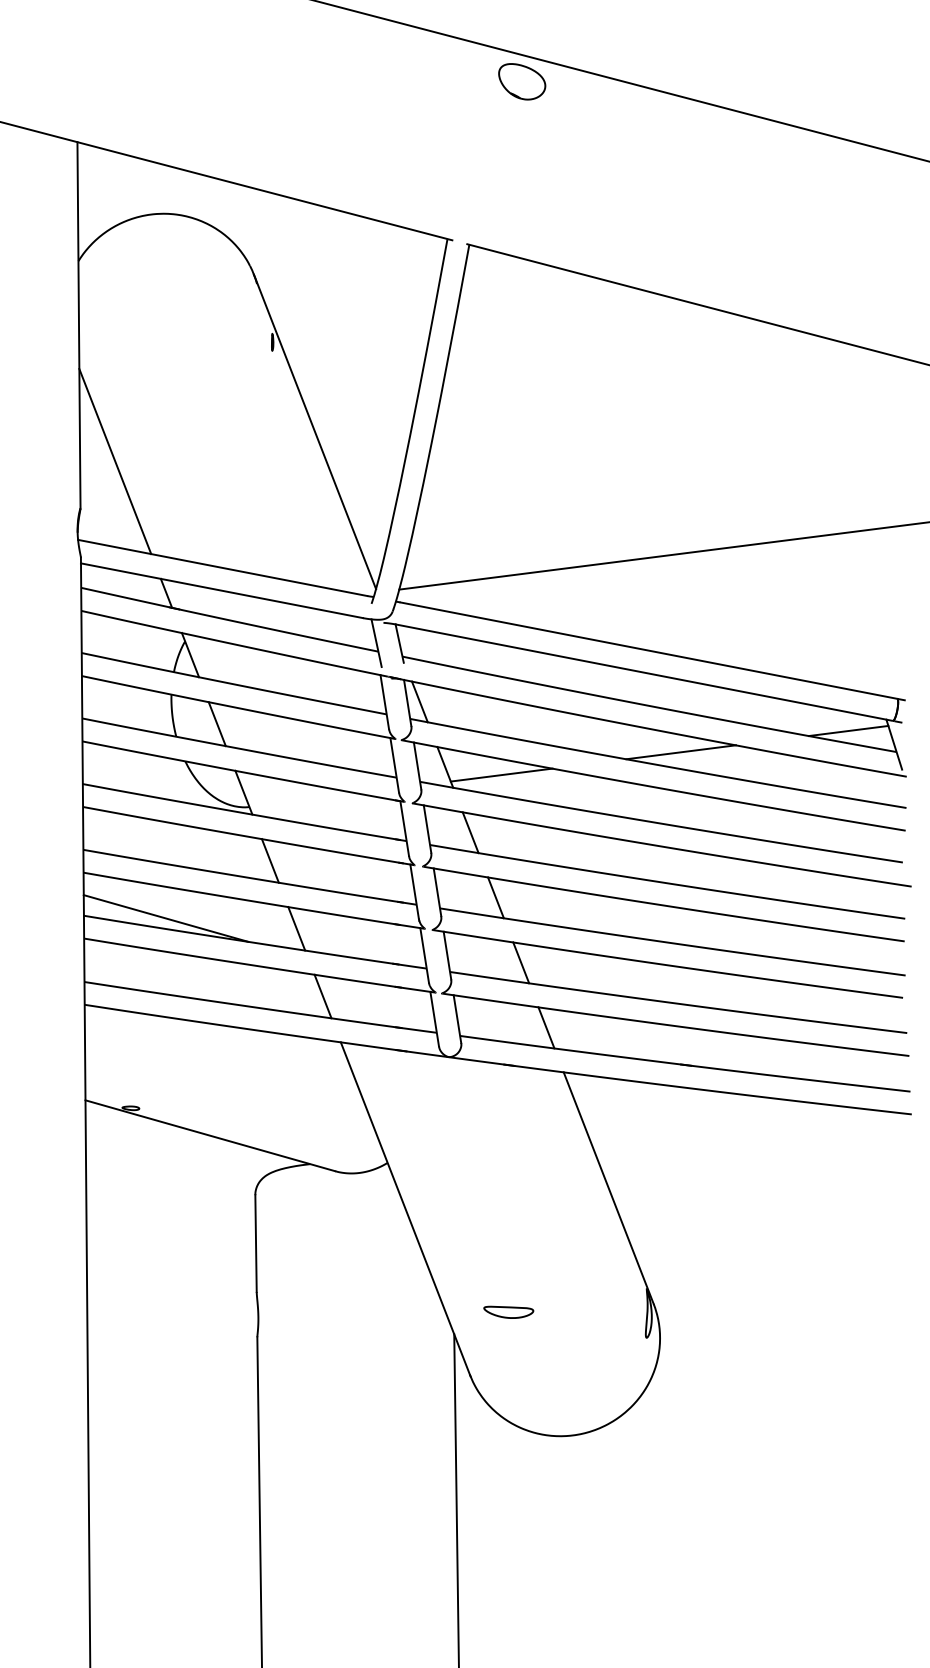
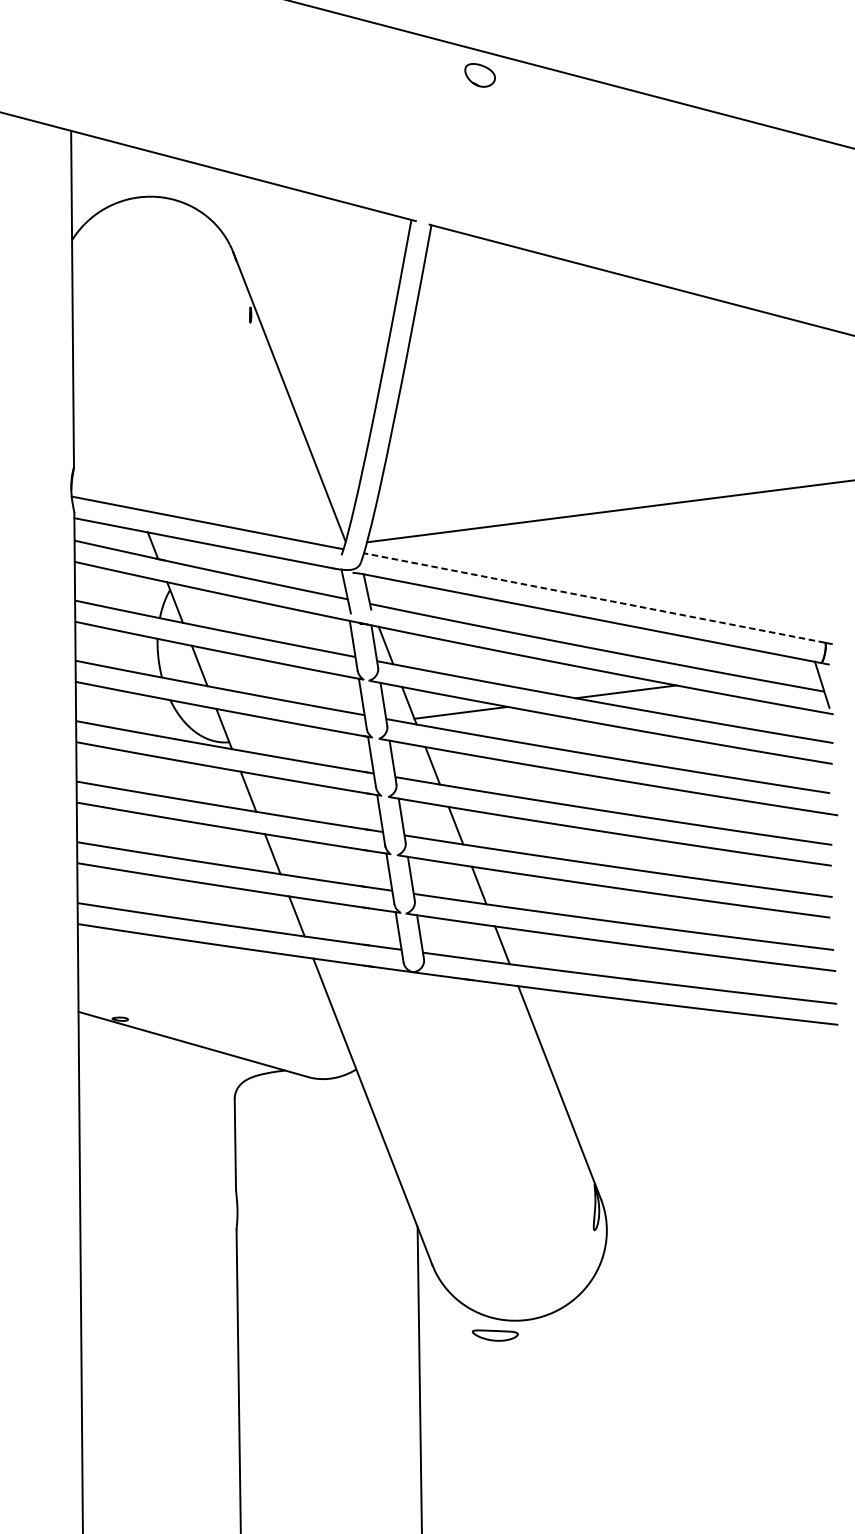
part: (522, 81) -> (480, 75), size x0.7
line: (115, 461) -> (106, 424), removed
line: (648, 650) -> (596, 598), solid -> dashed
line: (848, 730) -> (780, 671), removed
line: (165, 918) -> (152, 844), removed
part: (508, 1311) -> (495, 1334), moved

